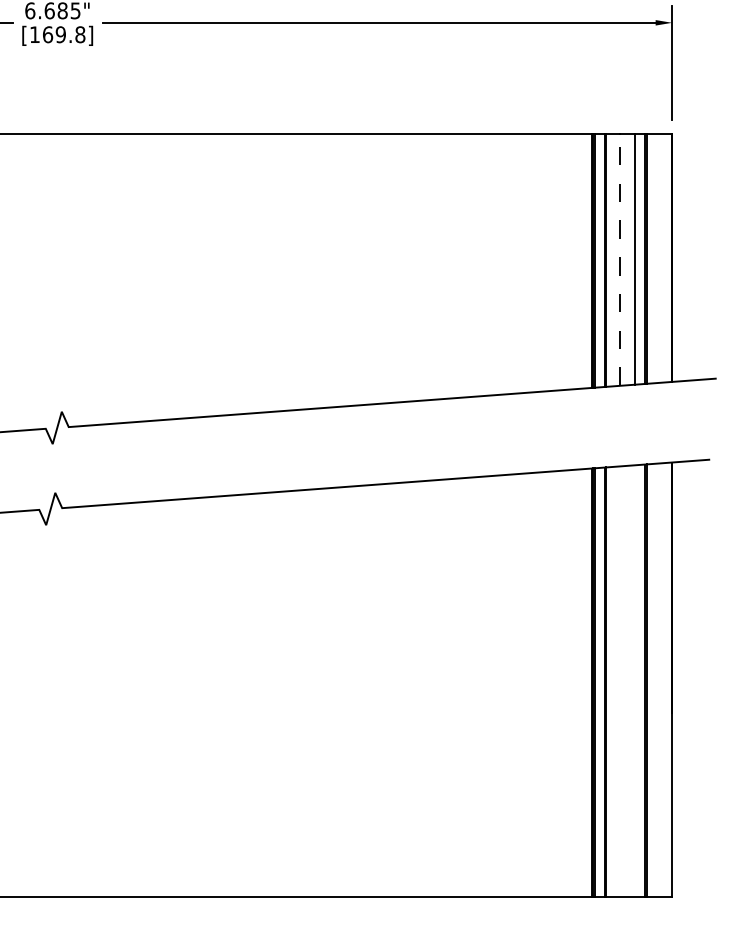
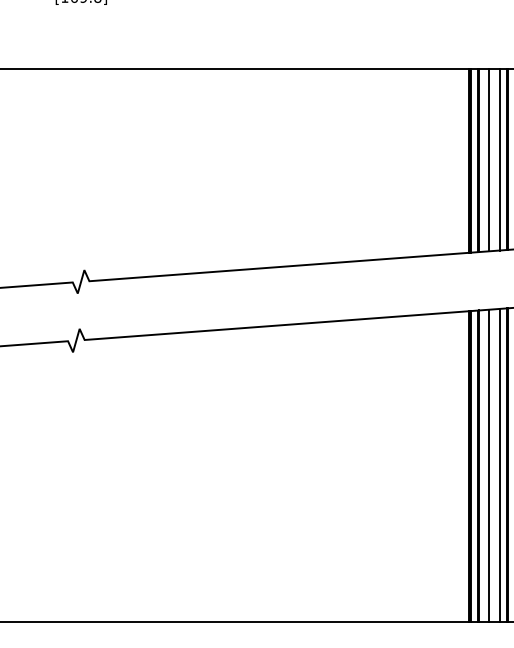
line: (620, 260) -> (489, 160), dashed -> solid
line: (620, 681) -> (489, 465), added
line: (634, 681) -> (499, 465), added

